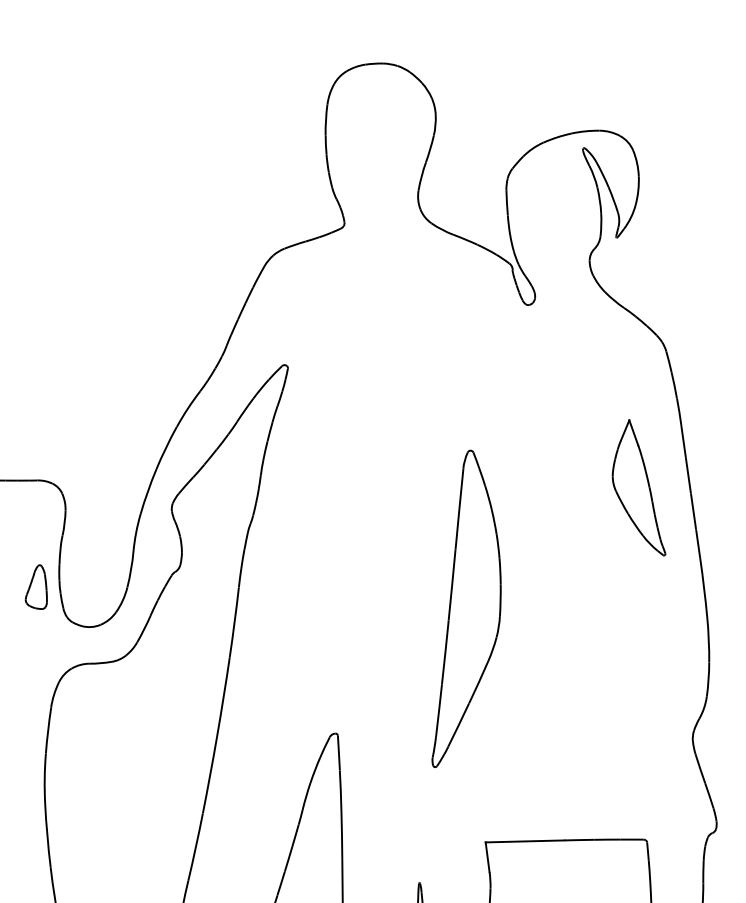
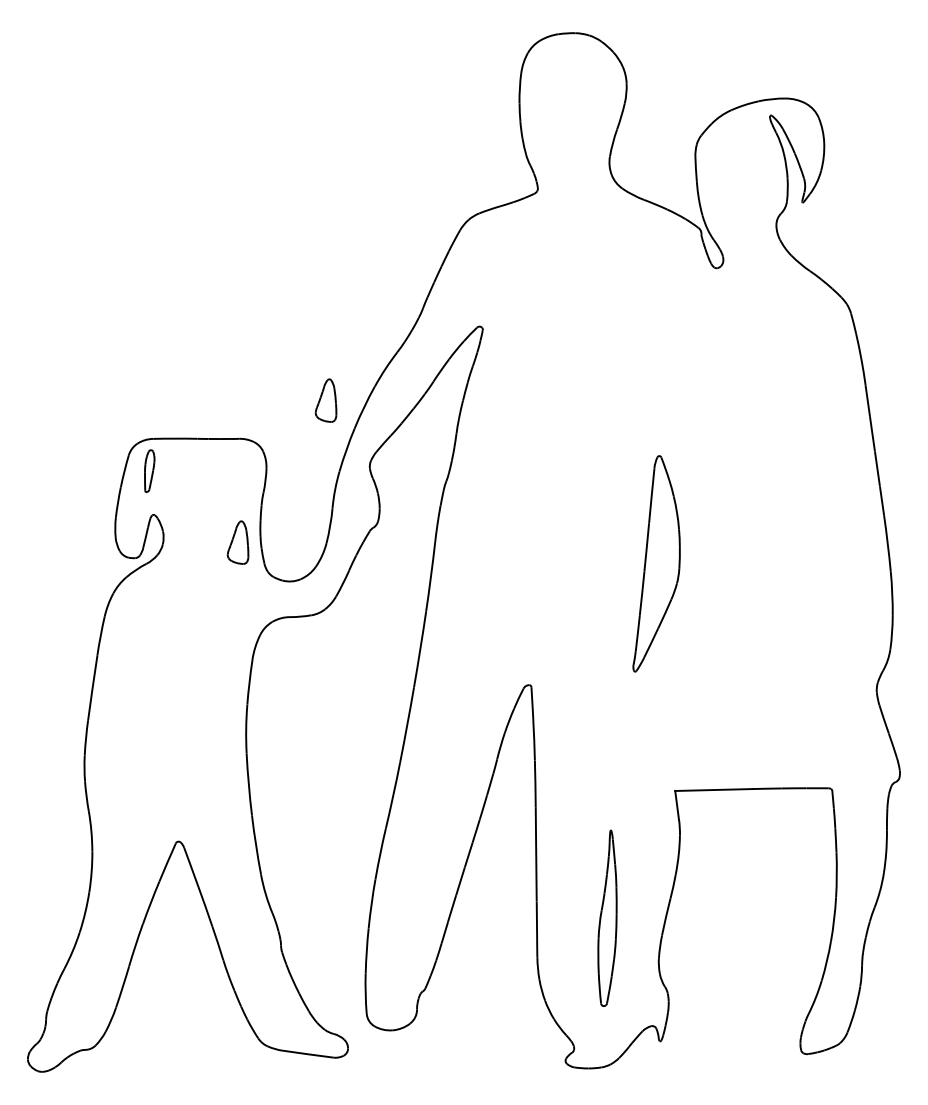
part: (126, 441) -> (325, 400), added
part: (639, 487) -> (824, 445), removed
part: (466, 608) -> (656, 563), size x0.7

